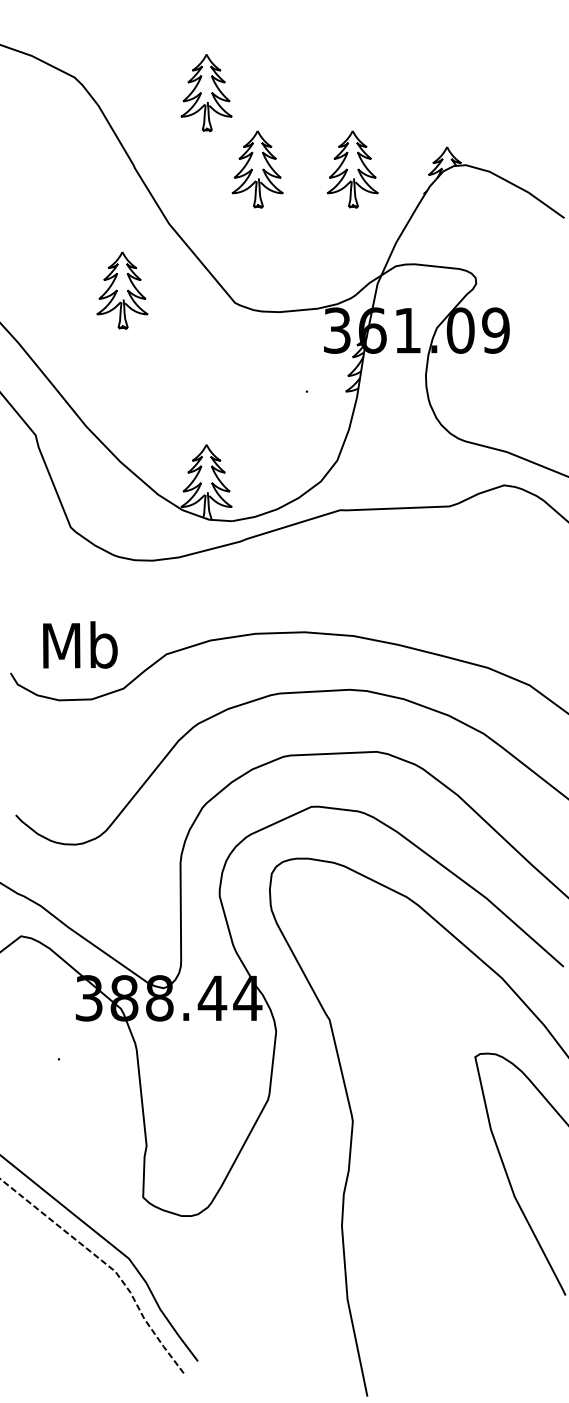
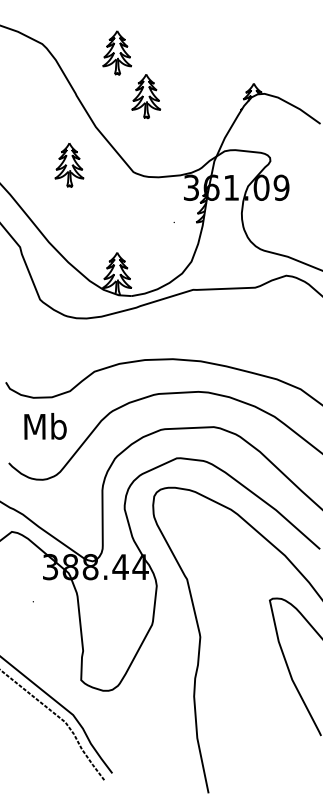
part: (353, 169) -> (200, 96), removed
text: (80, 645) -> (45, 426), moved

